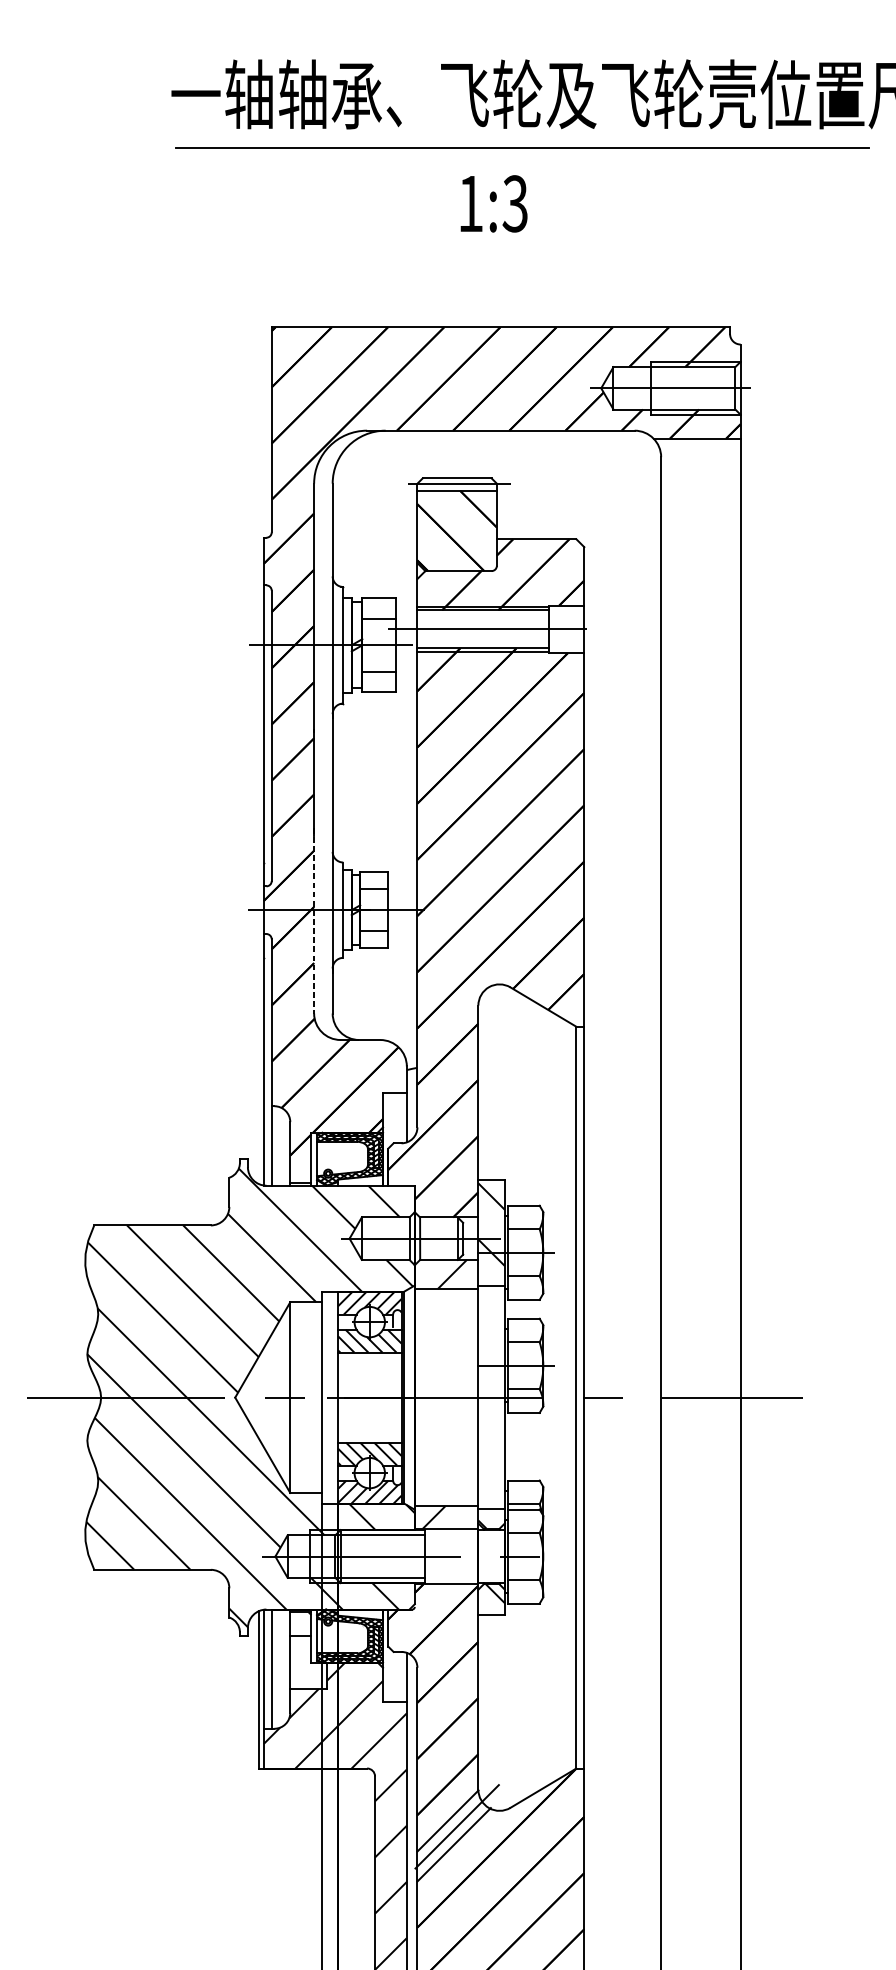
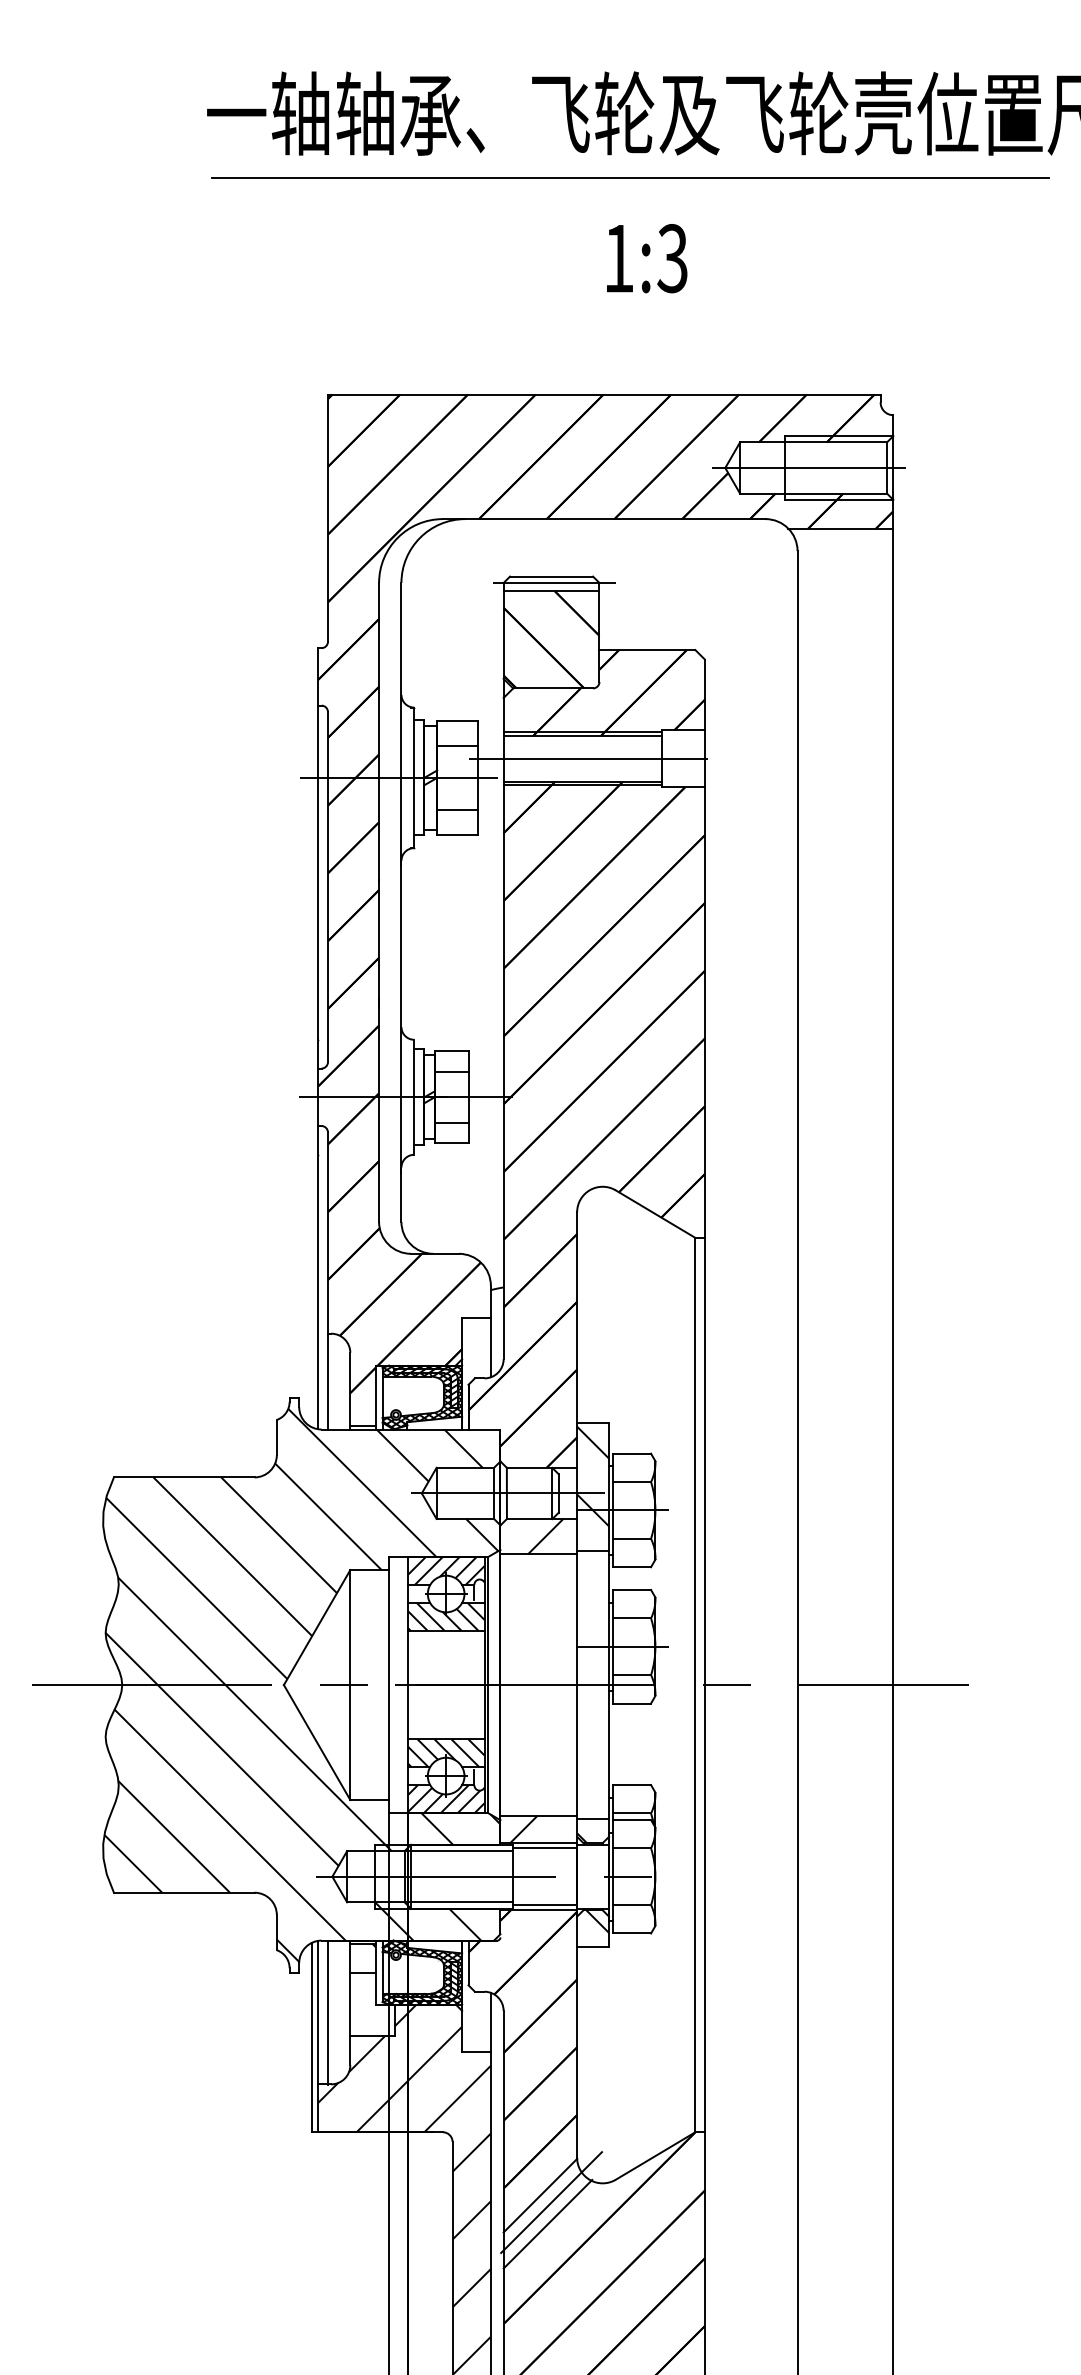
text: (494, 203) -> (647, 258), moved
line: (314, 920) -> (379, 1109), dashed -> solid
line: (452, 1532) -> (545, 1847), added
line: (452, 1580) -> (545, 1905), added

